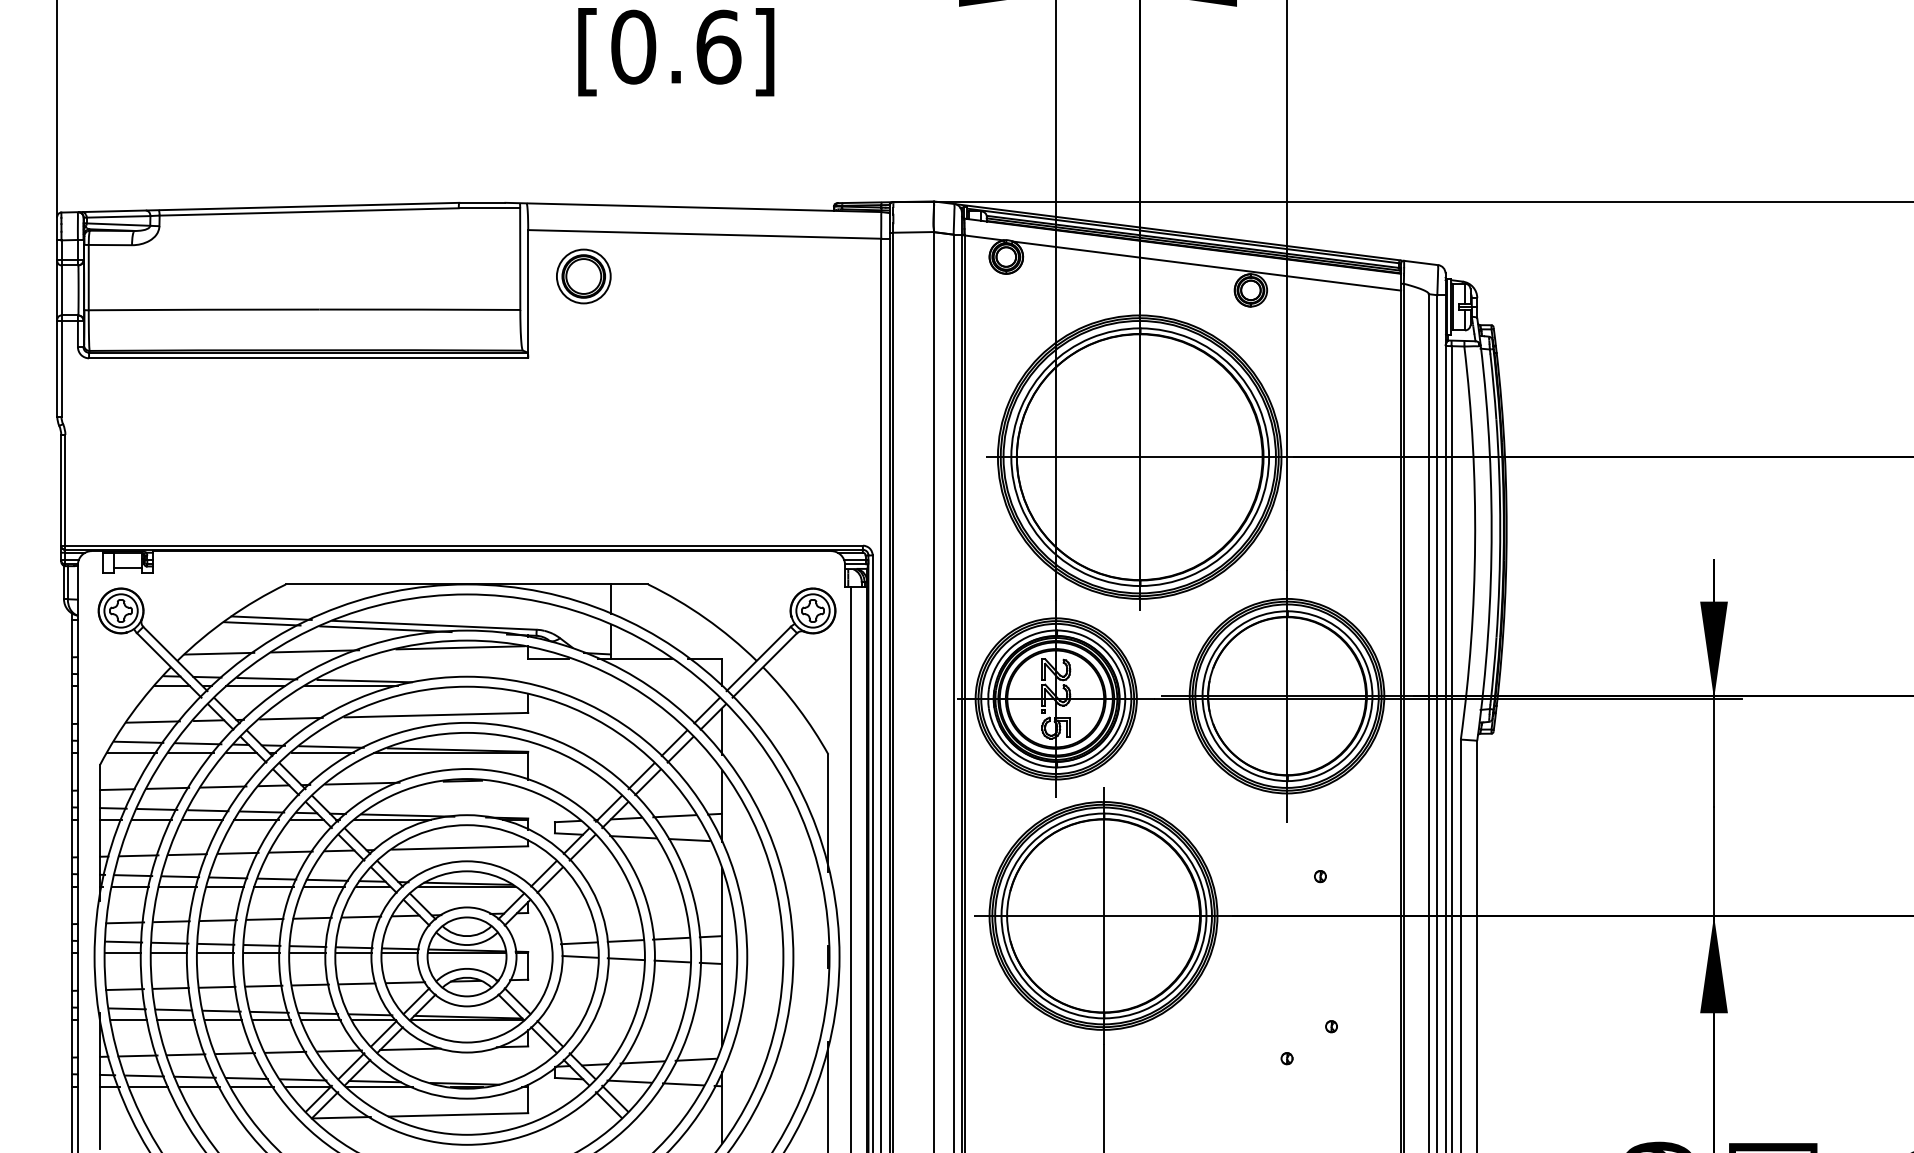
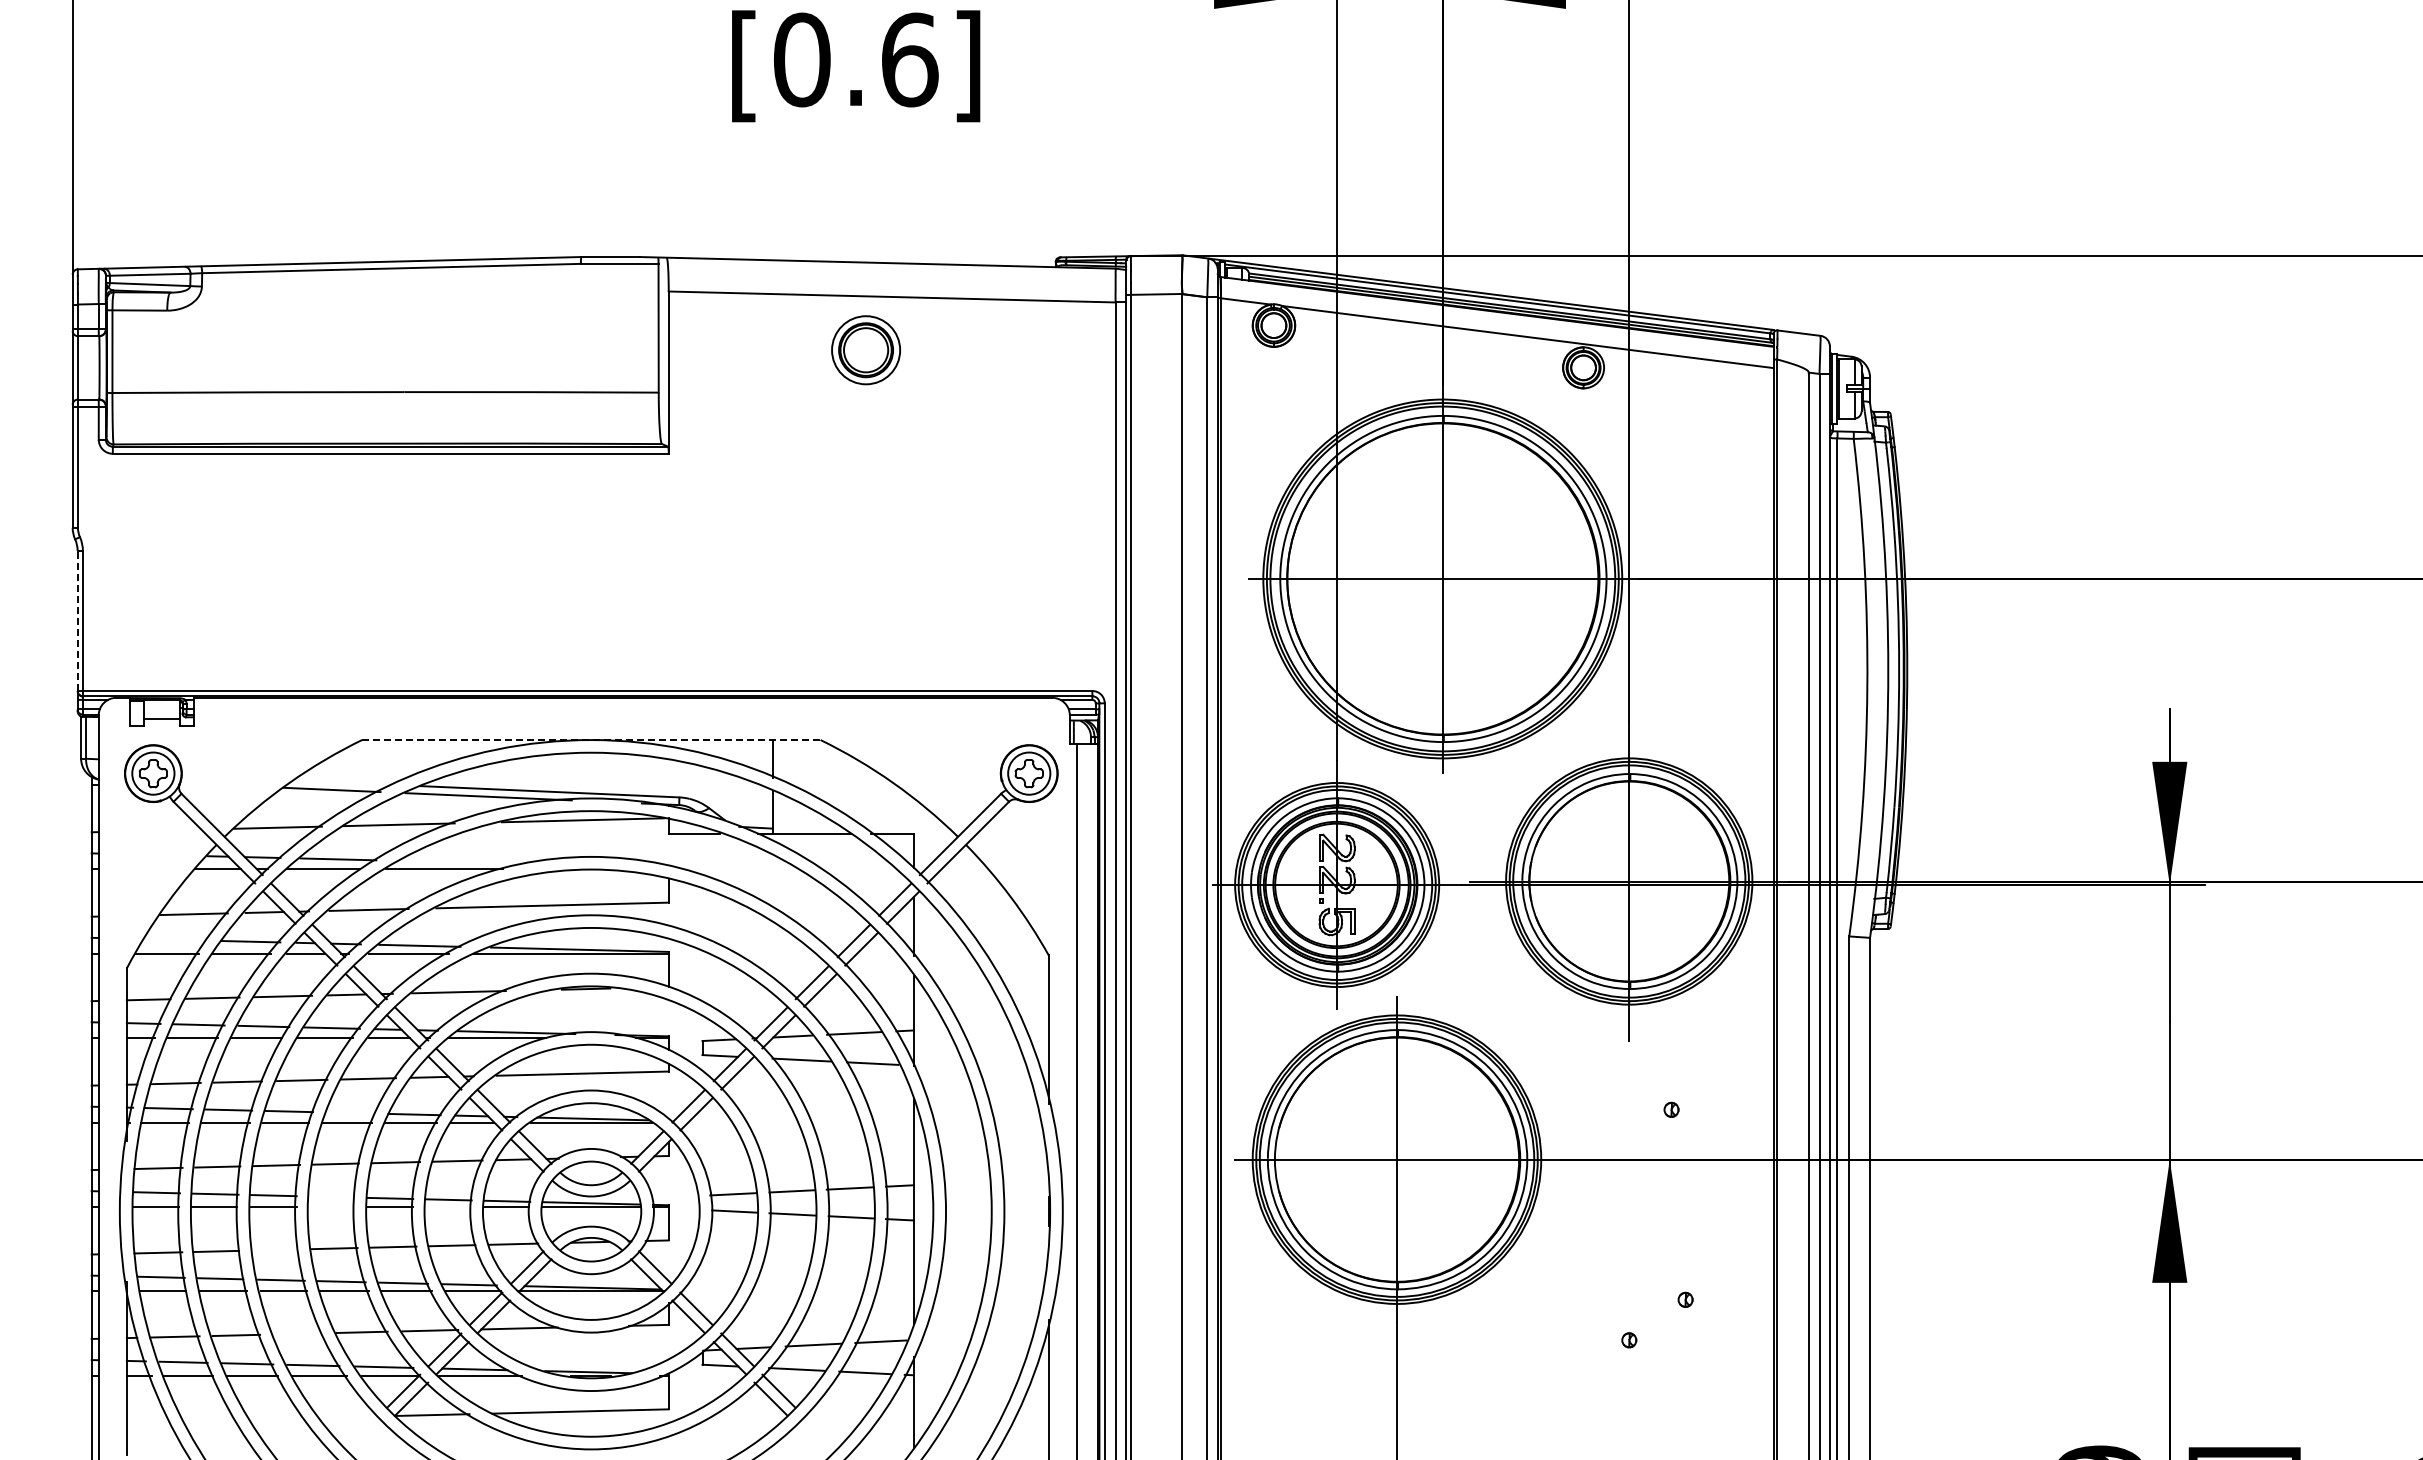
part: (584, 276) -> (866, 350), moved
line: (61, 489) -> (77, 620), solid -> dashed
line: (467, 584) -> (591, 740), solid -> dashed
line: (271, 617) -> (343, 782), removed
line: (364, 680) -> (461, 861), removed
line: (138, 742) -> (175, 939), removed
line: (276, 878) -> (350, 1112), removed
line: (262, 945) -> (332, 1196), removed
line: (261, 953) -> (331, 1207), removed
line: (353, 953) -> (447, 1207), removed
line: (216, 986) -> (274, 1249), removed
line: (235, 1053) -> (298, 1333), removed

